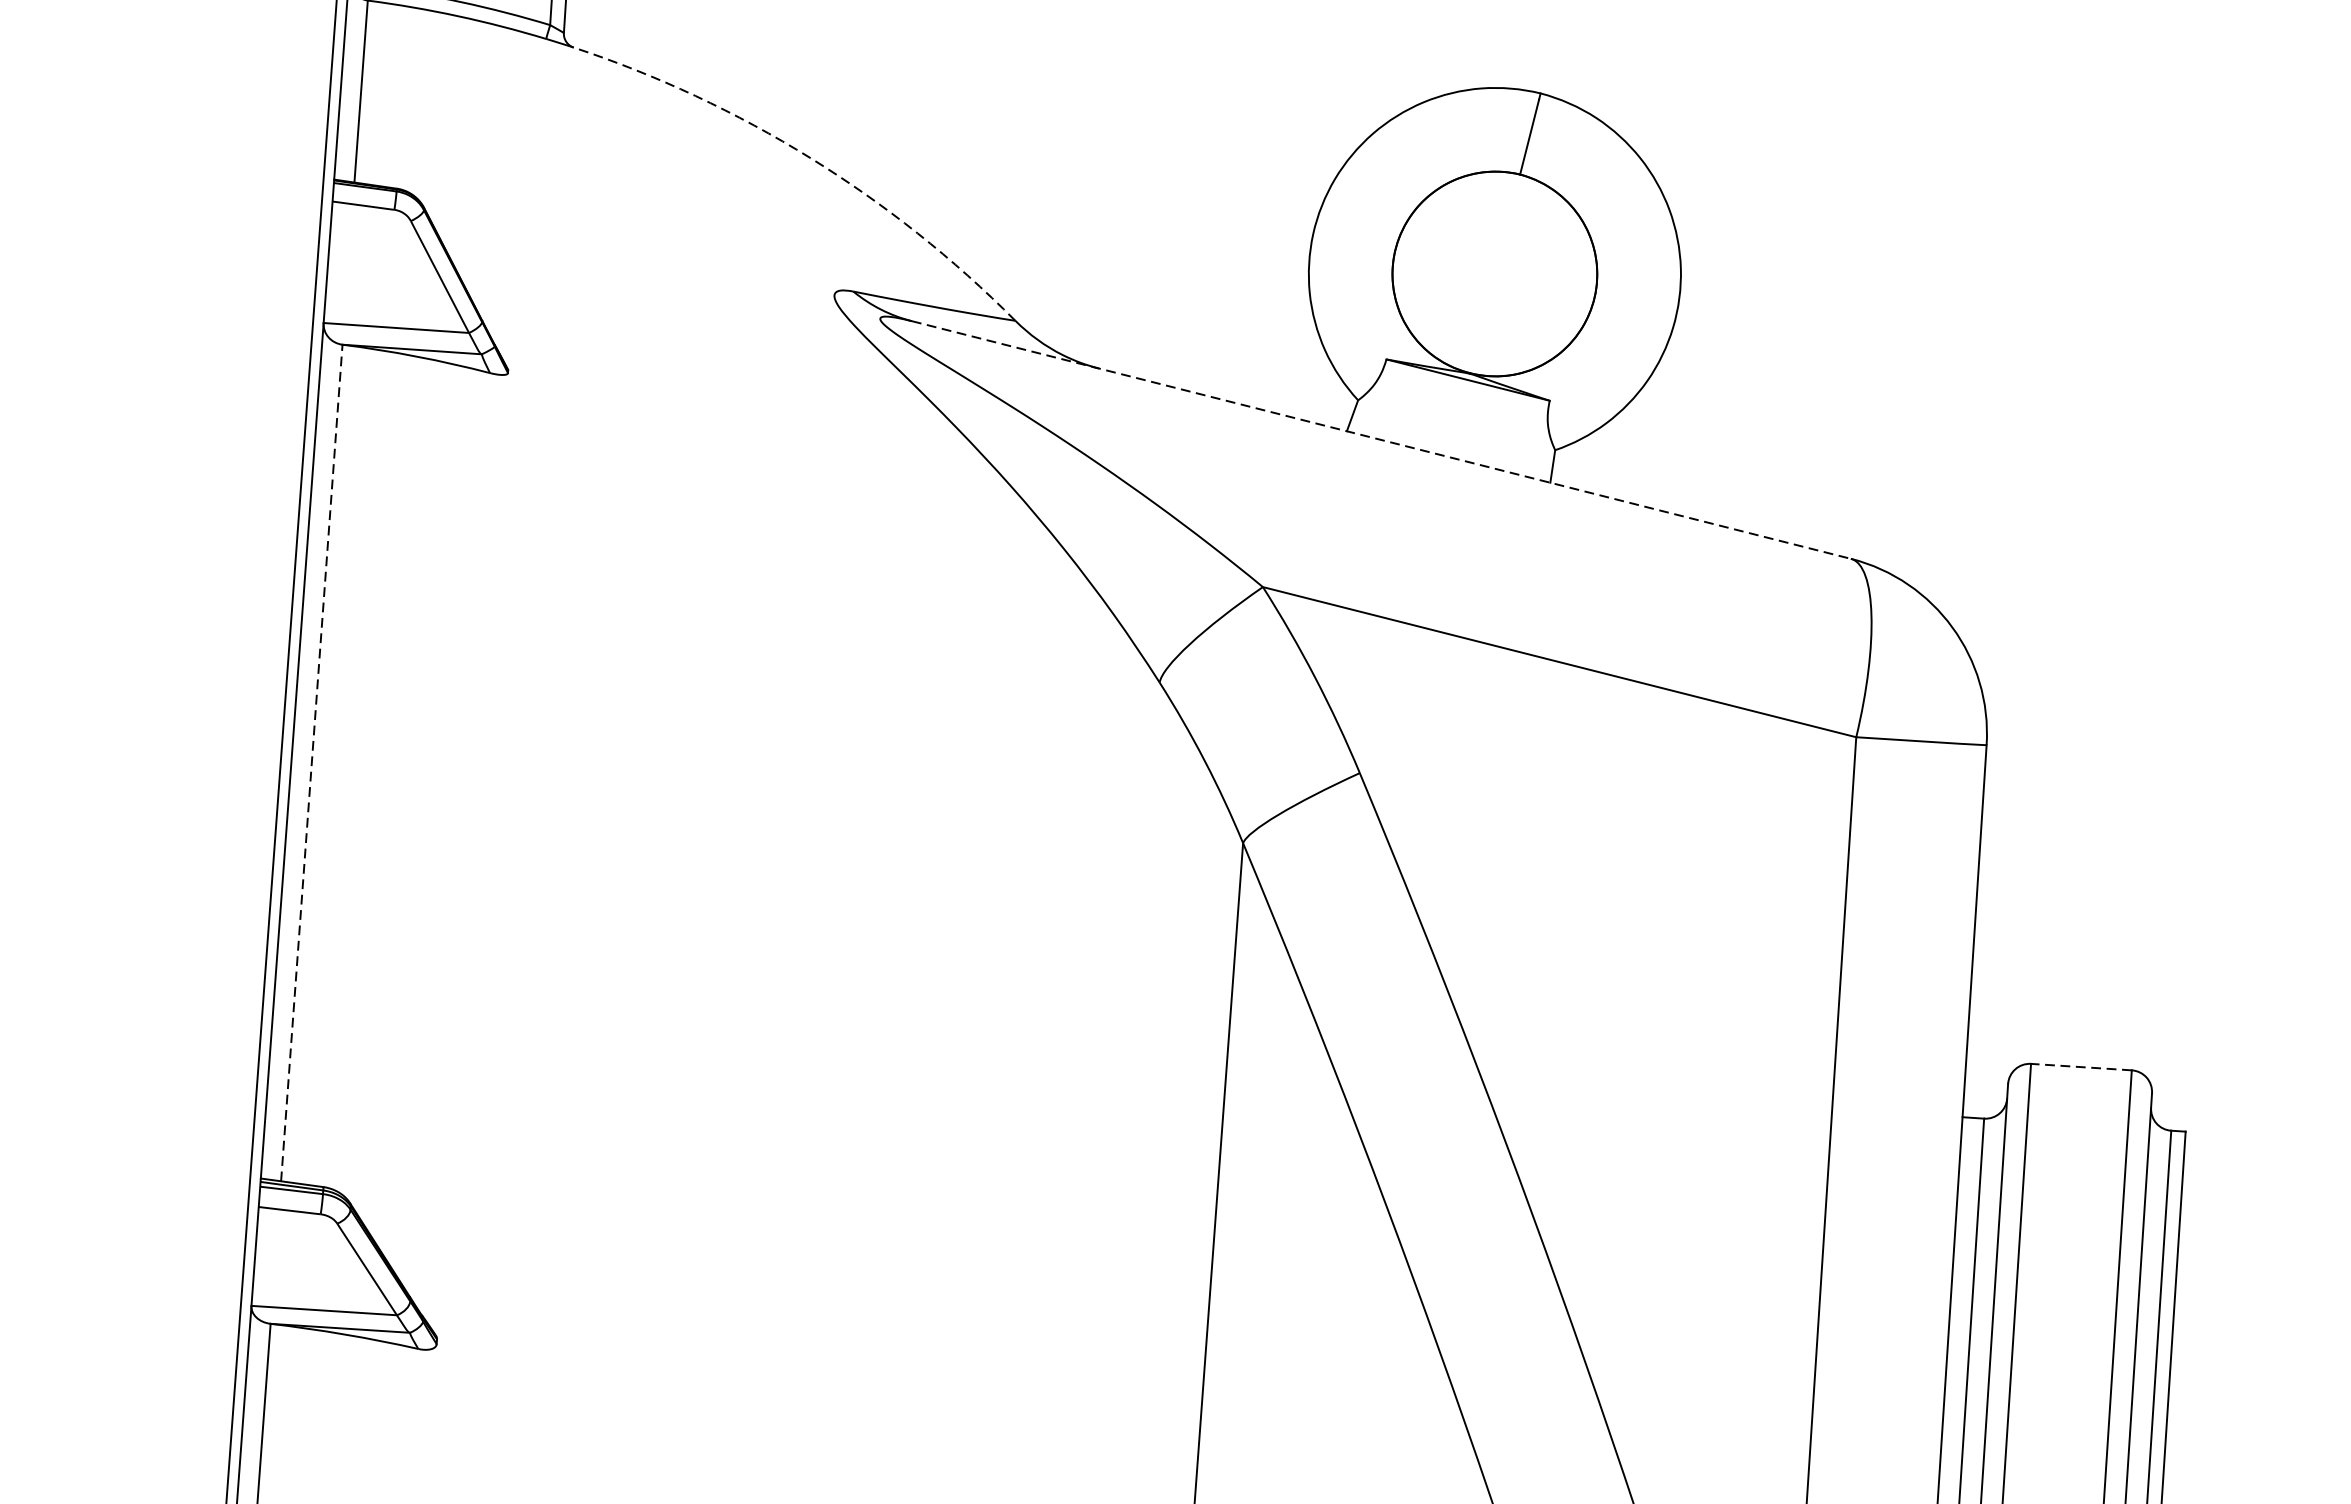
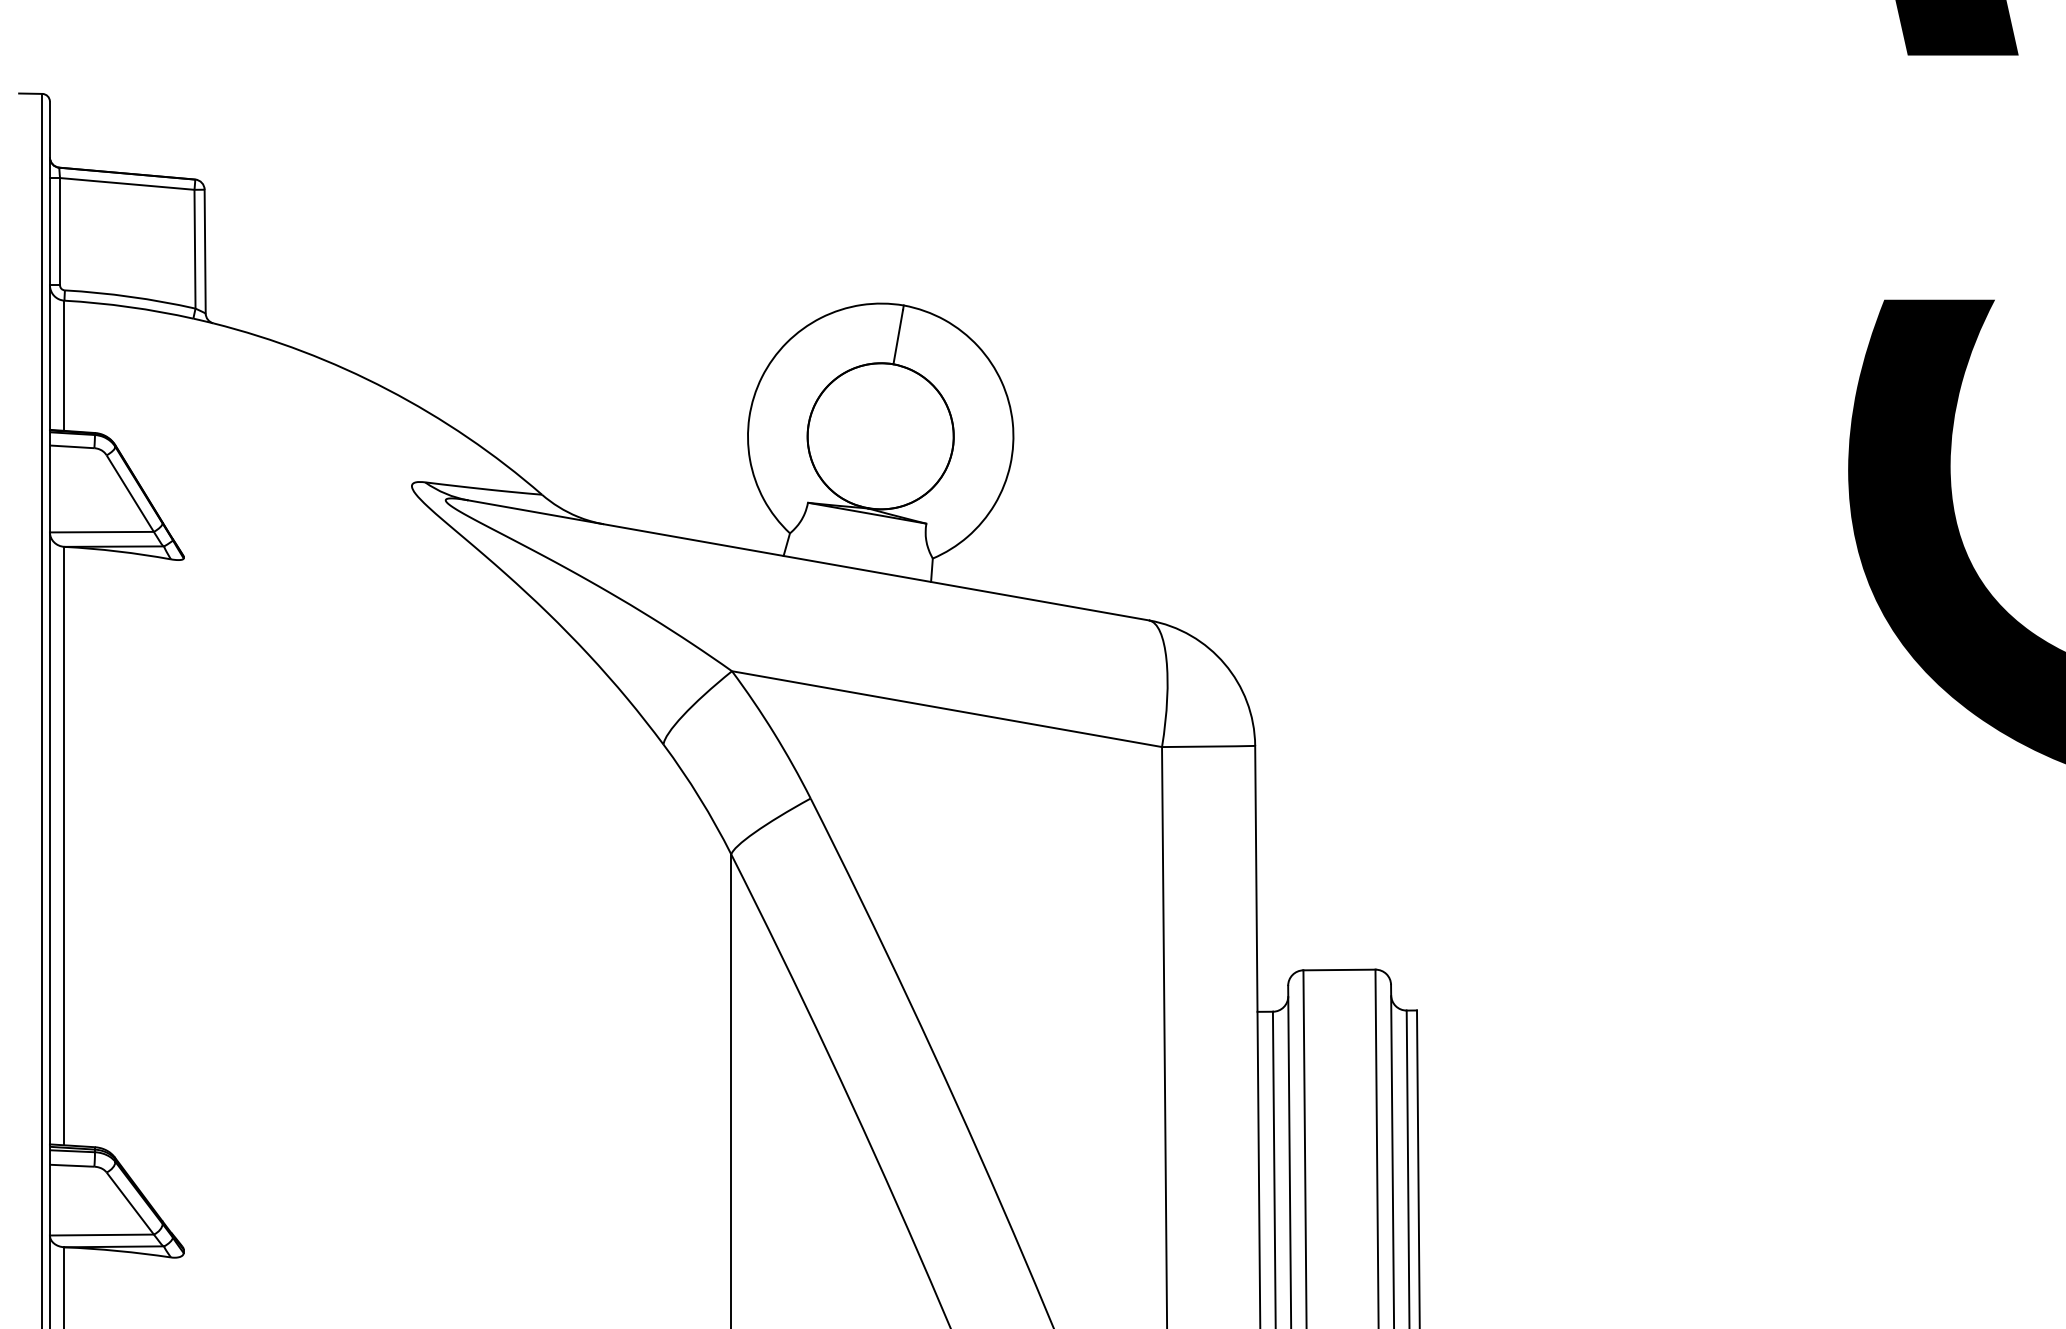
arc: (810, 157) -> (387, 389), dashed -> solid
line: (1381, 440) -> (808, 560), dashed -> solid
line: (311, 762) -> (64, 845), dashed -> solid
line: (2080, 1067) -> (1338, 970), dashed -> solid

